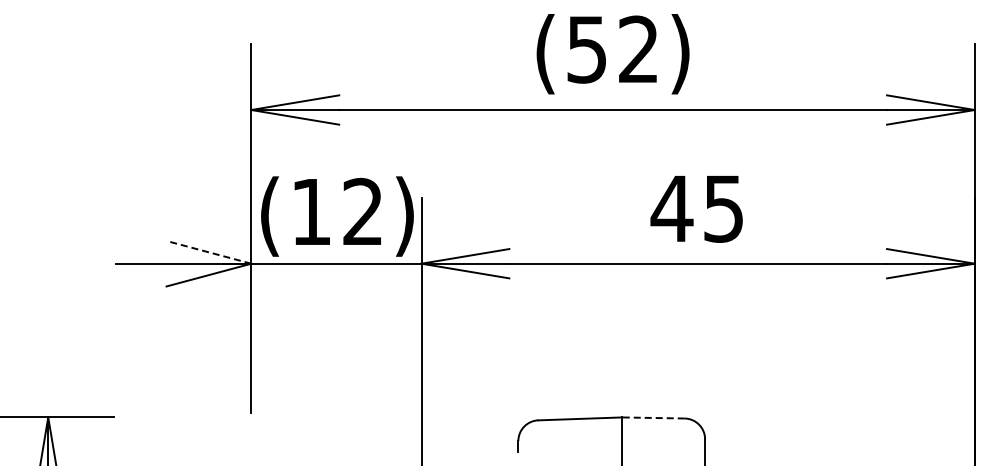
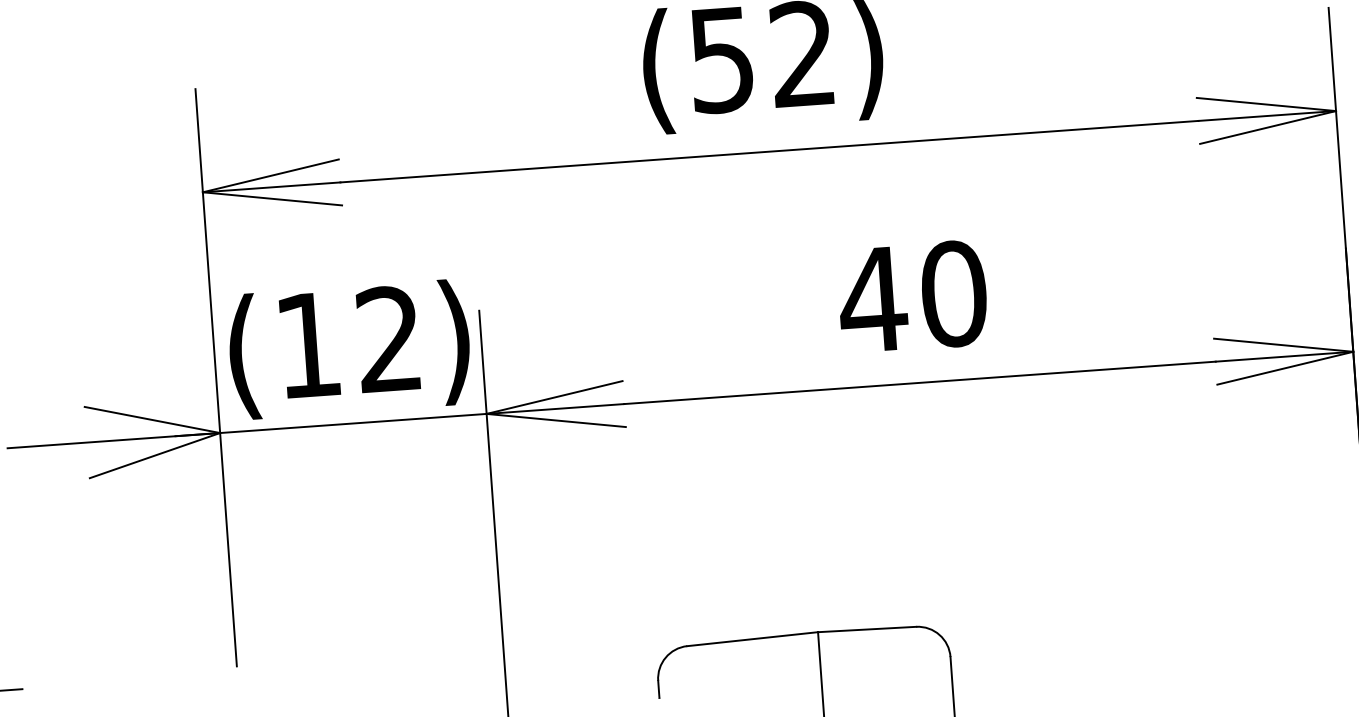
text: (723, 208) -> (953, 293), 45 -> 40
line: (208, 252) -> (151, 420), dashed -> solid
line: (652, 417) -> (865, 628), dashed -> solid

